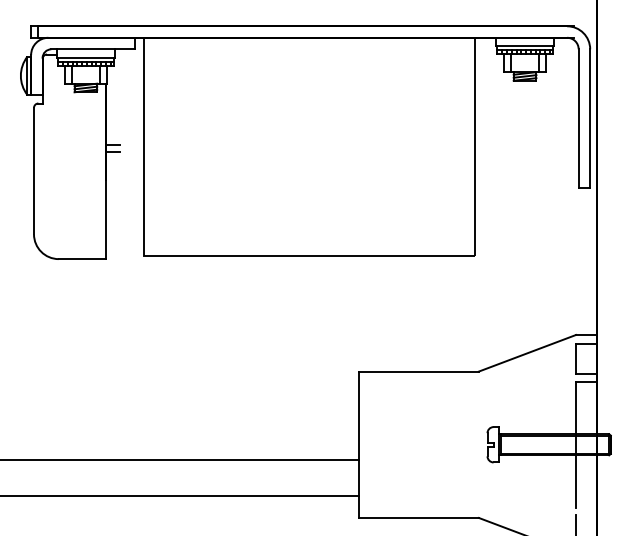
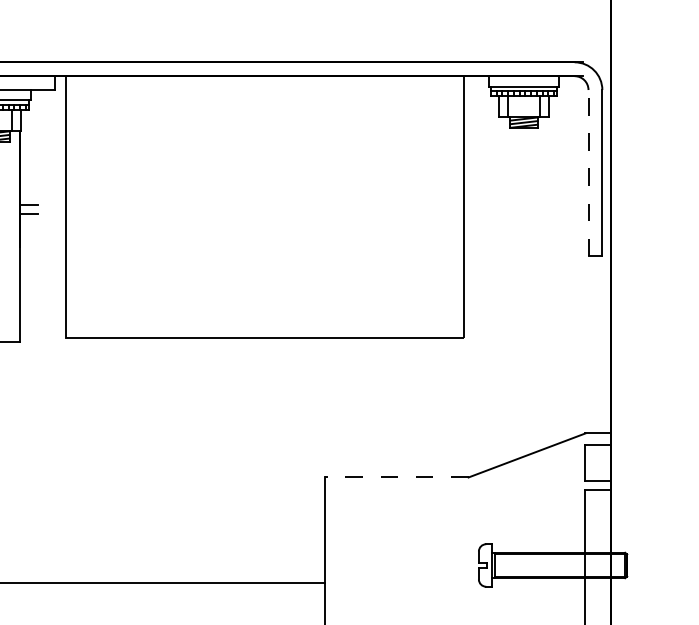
line: (578, 118) -> (588, 173), solid -> dashed
line: (419, 371) -> (397, 477), solid -> dashed

